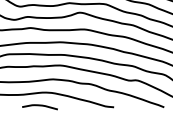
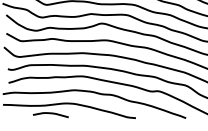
curve: (39, 106) -> (50, 114), moved

